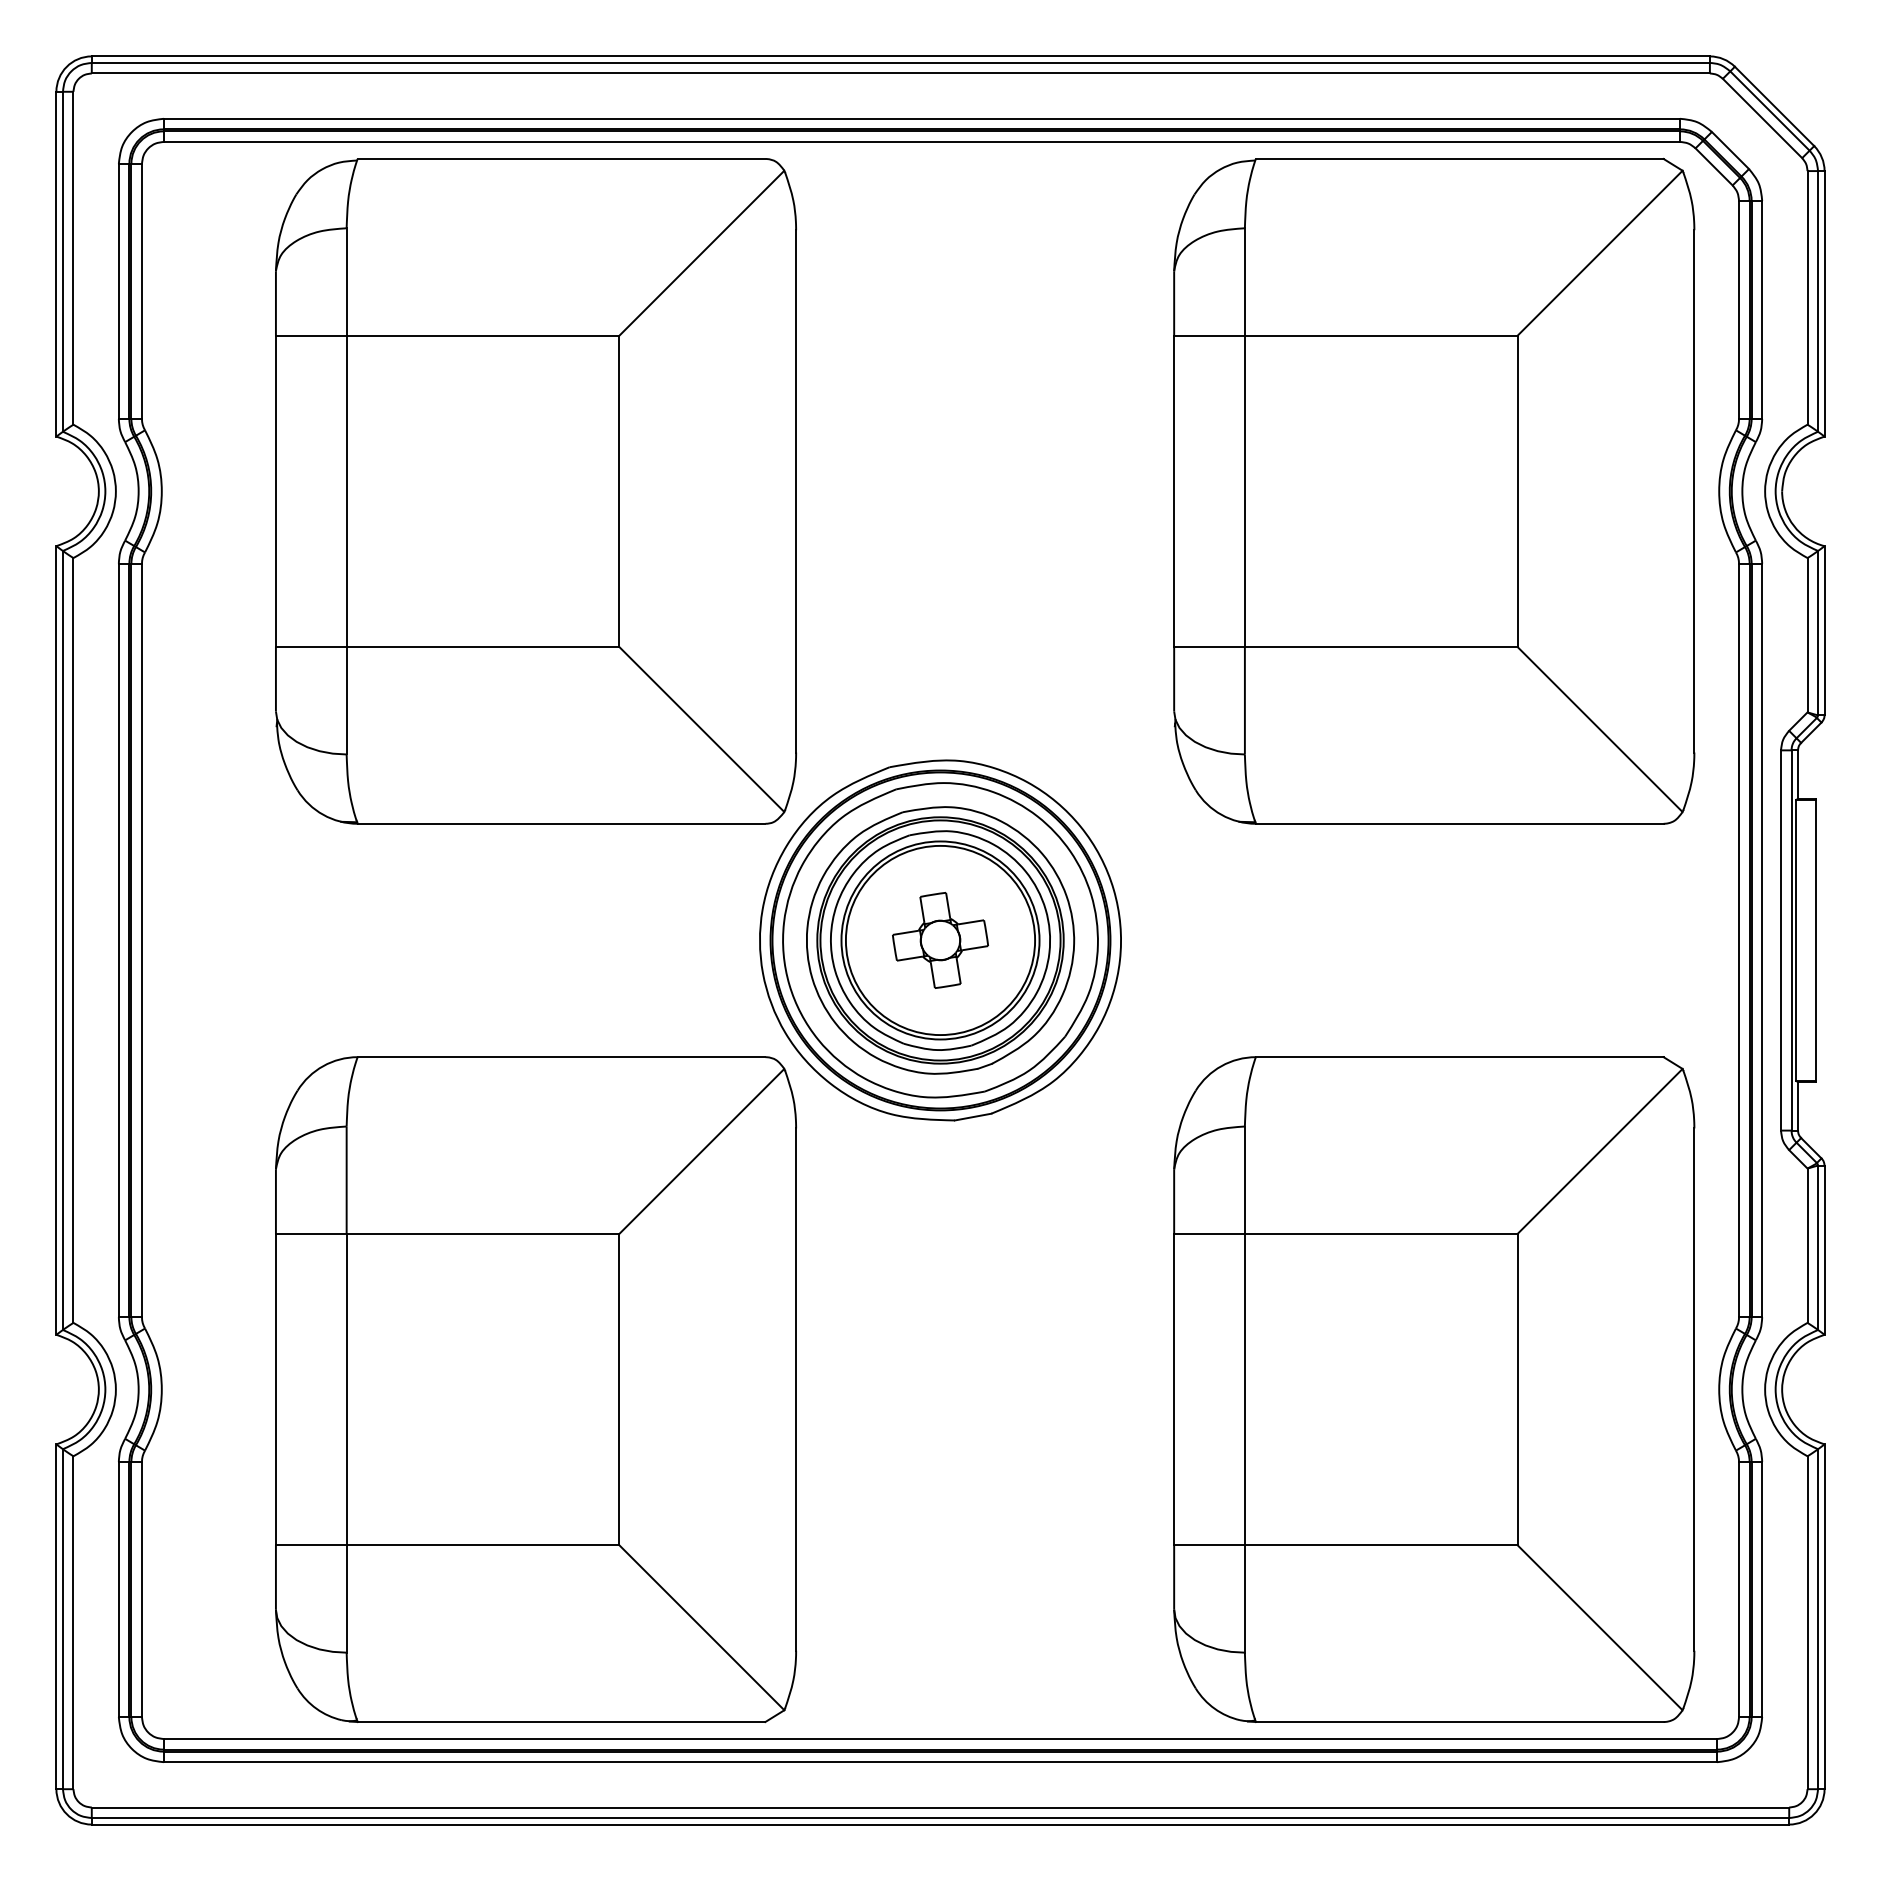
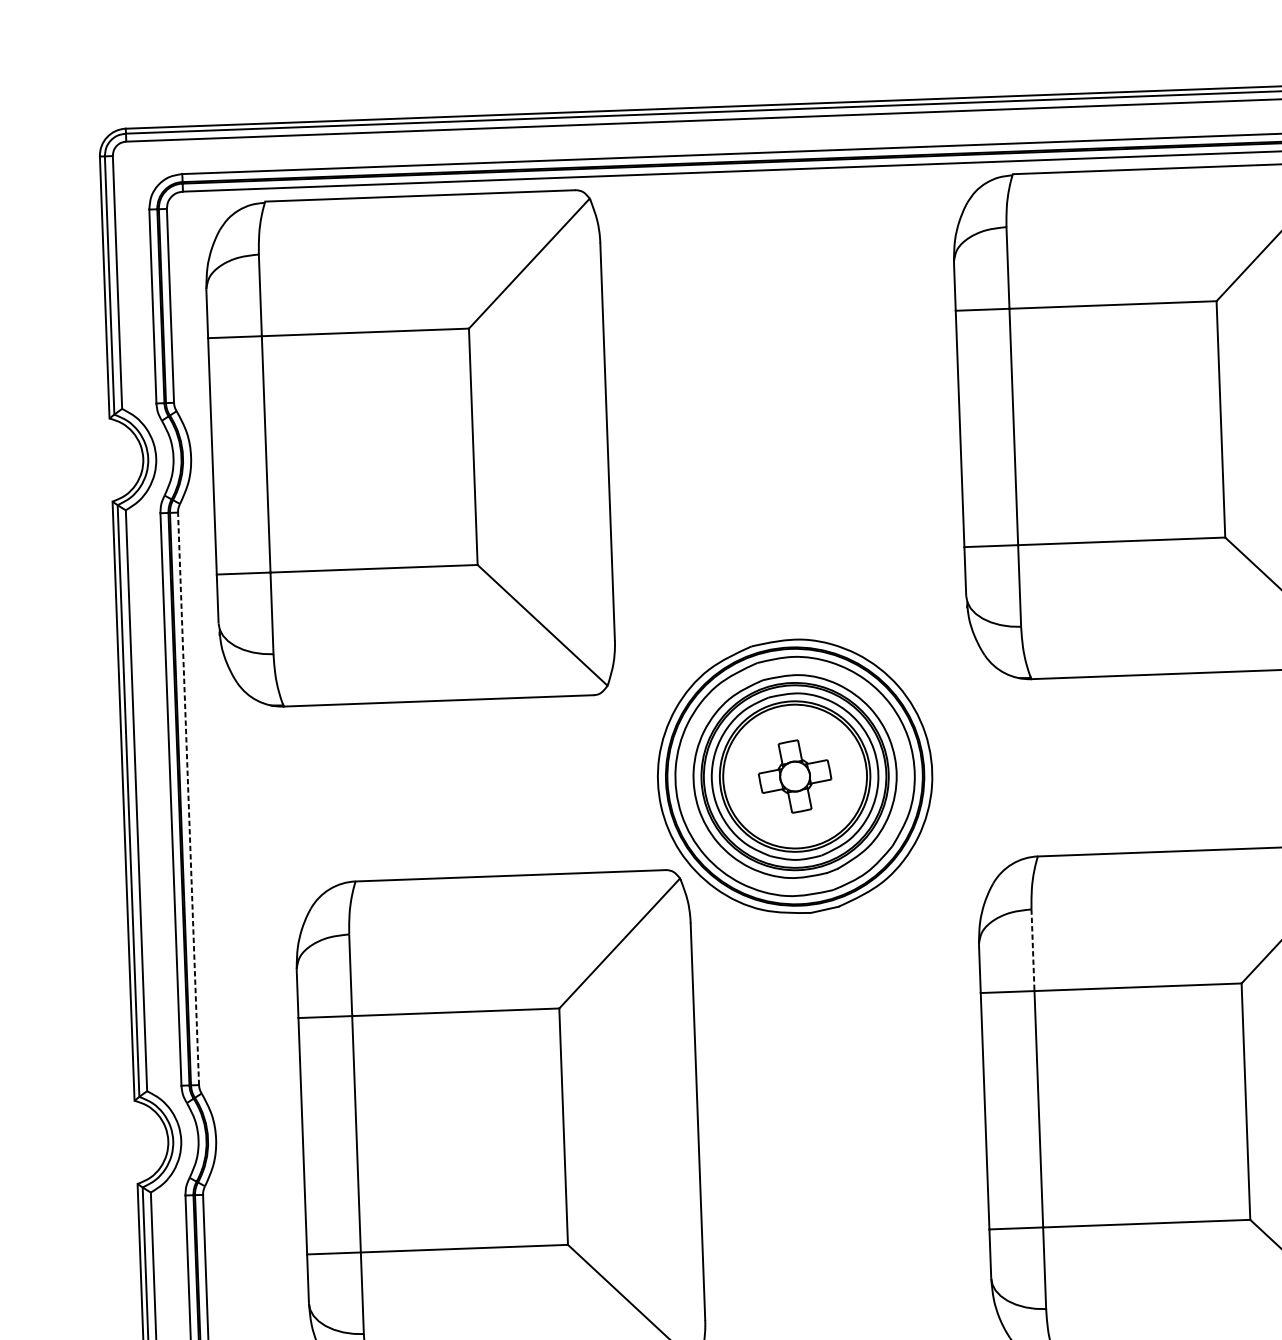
part: (535, 491) -> (409, 449), moved
line: (141, 940) -> (188, 798), solid -> dashed
line: (1244, 1180) -> (1032, 950), solid -> dashed

